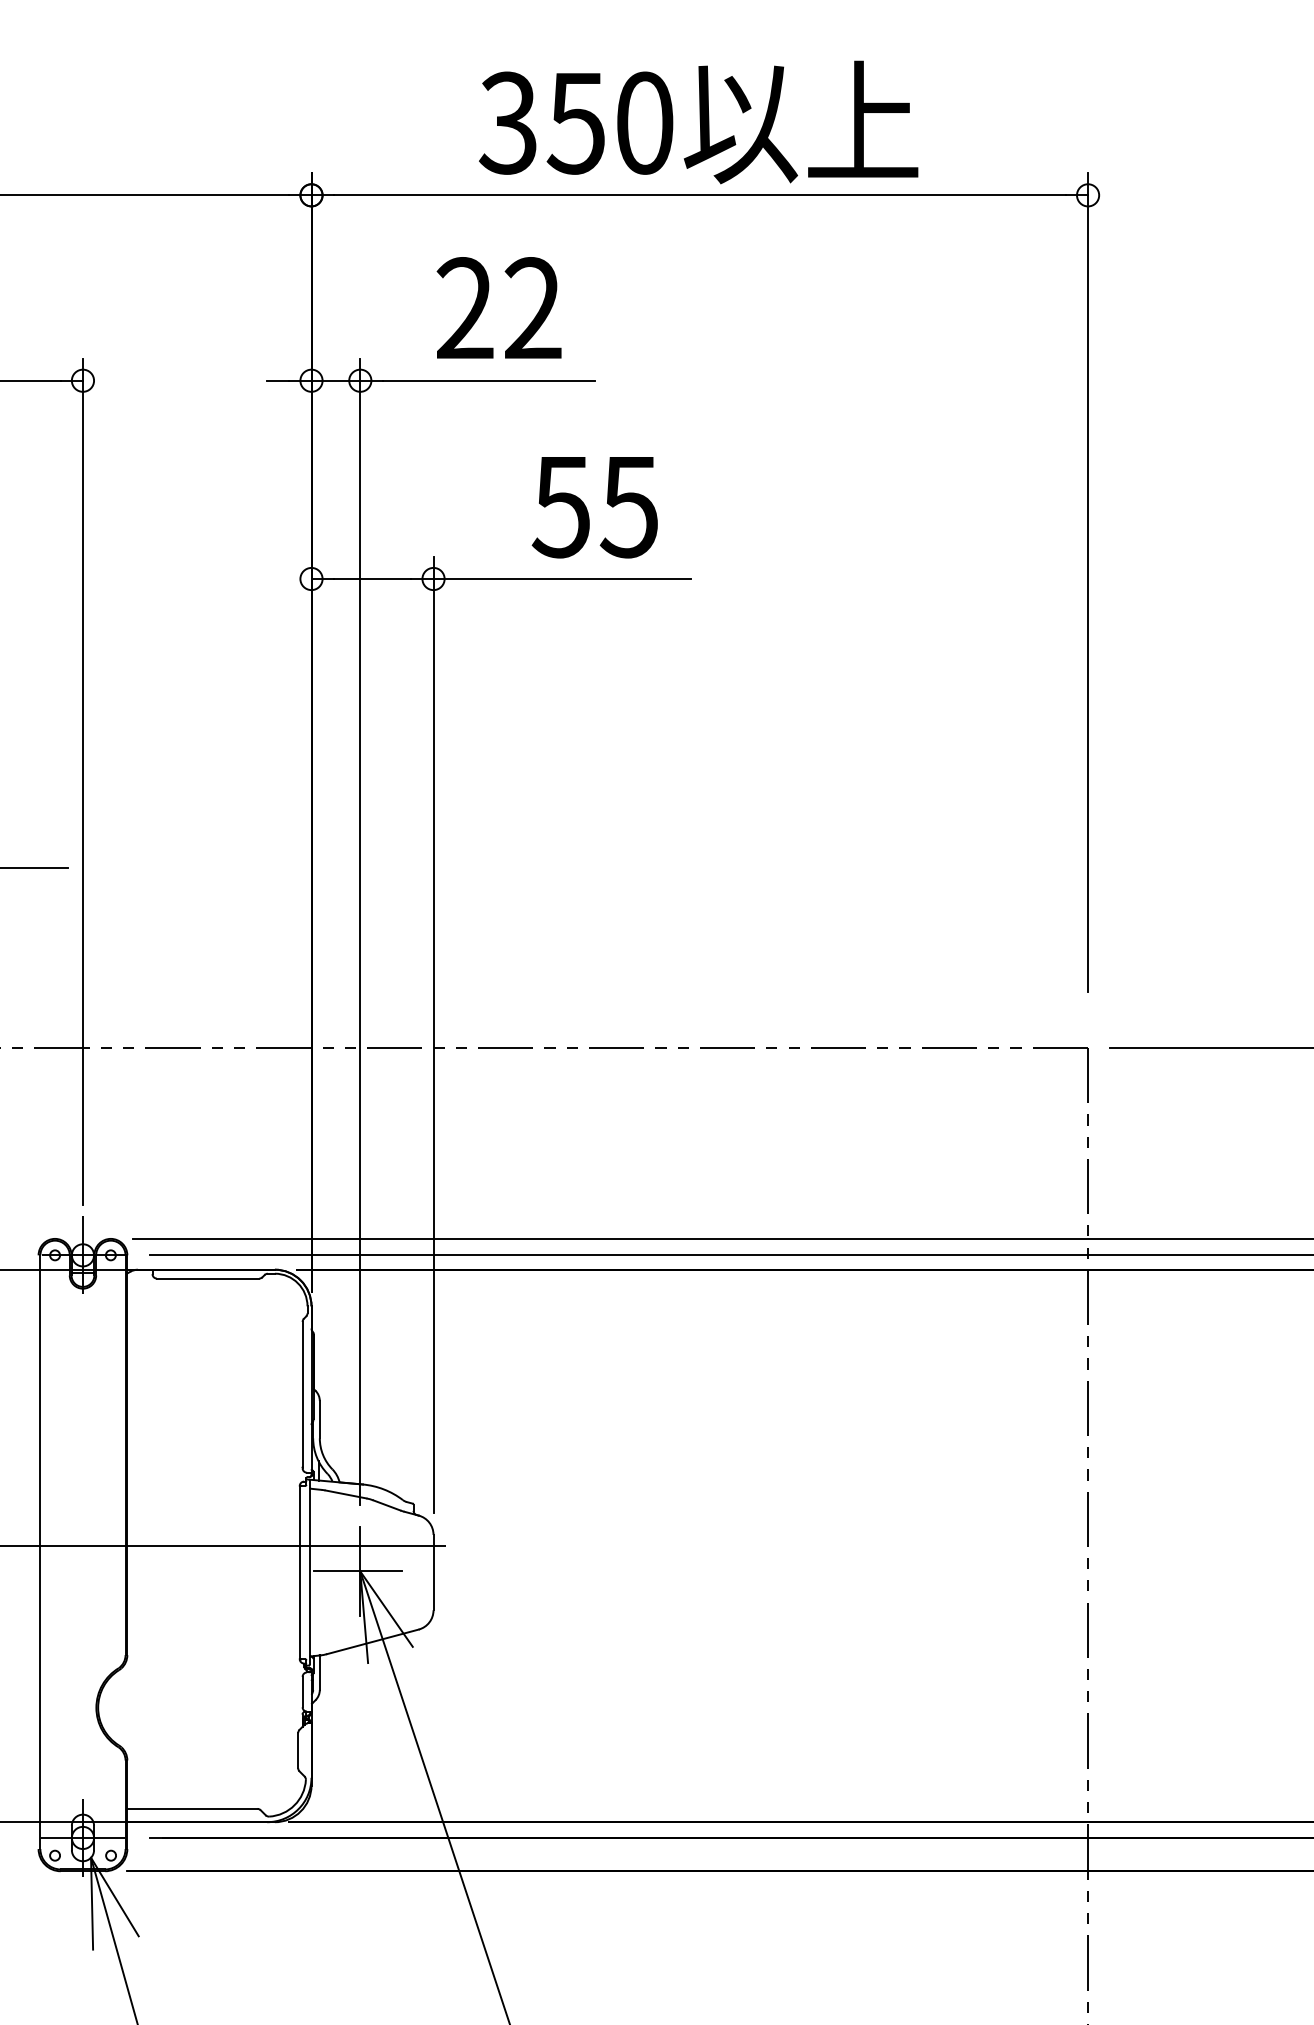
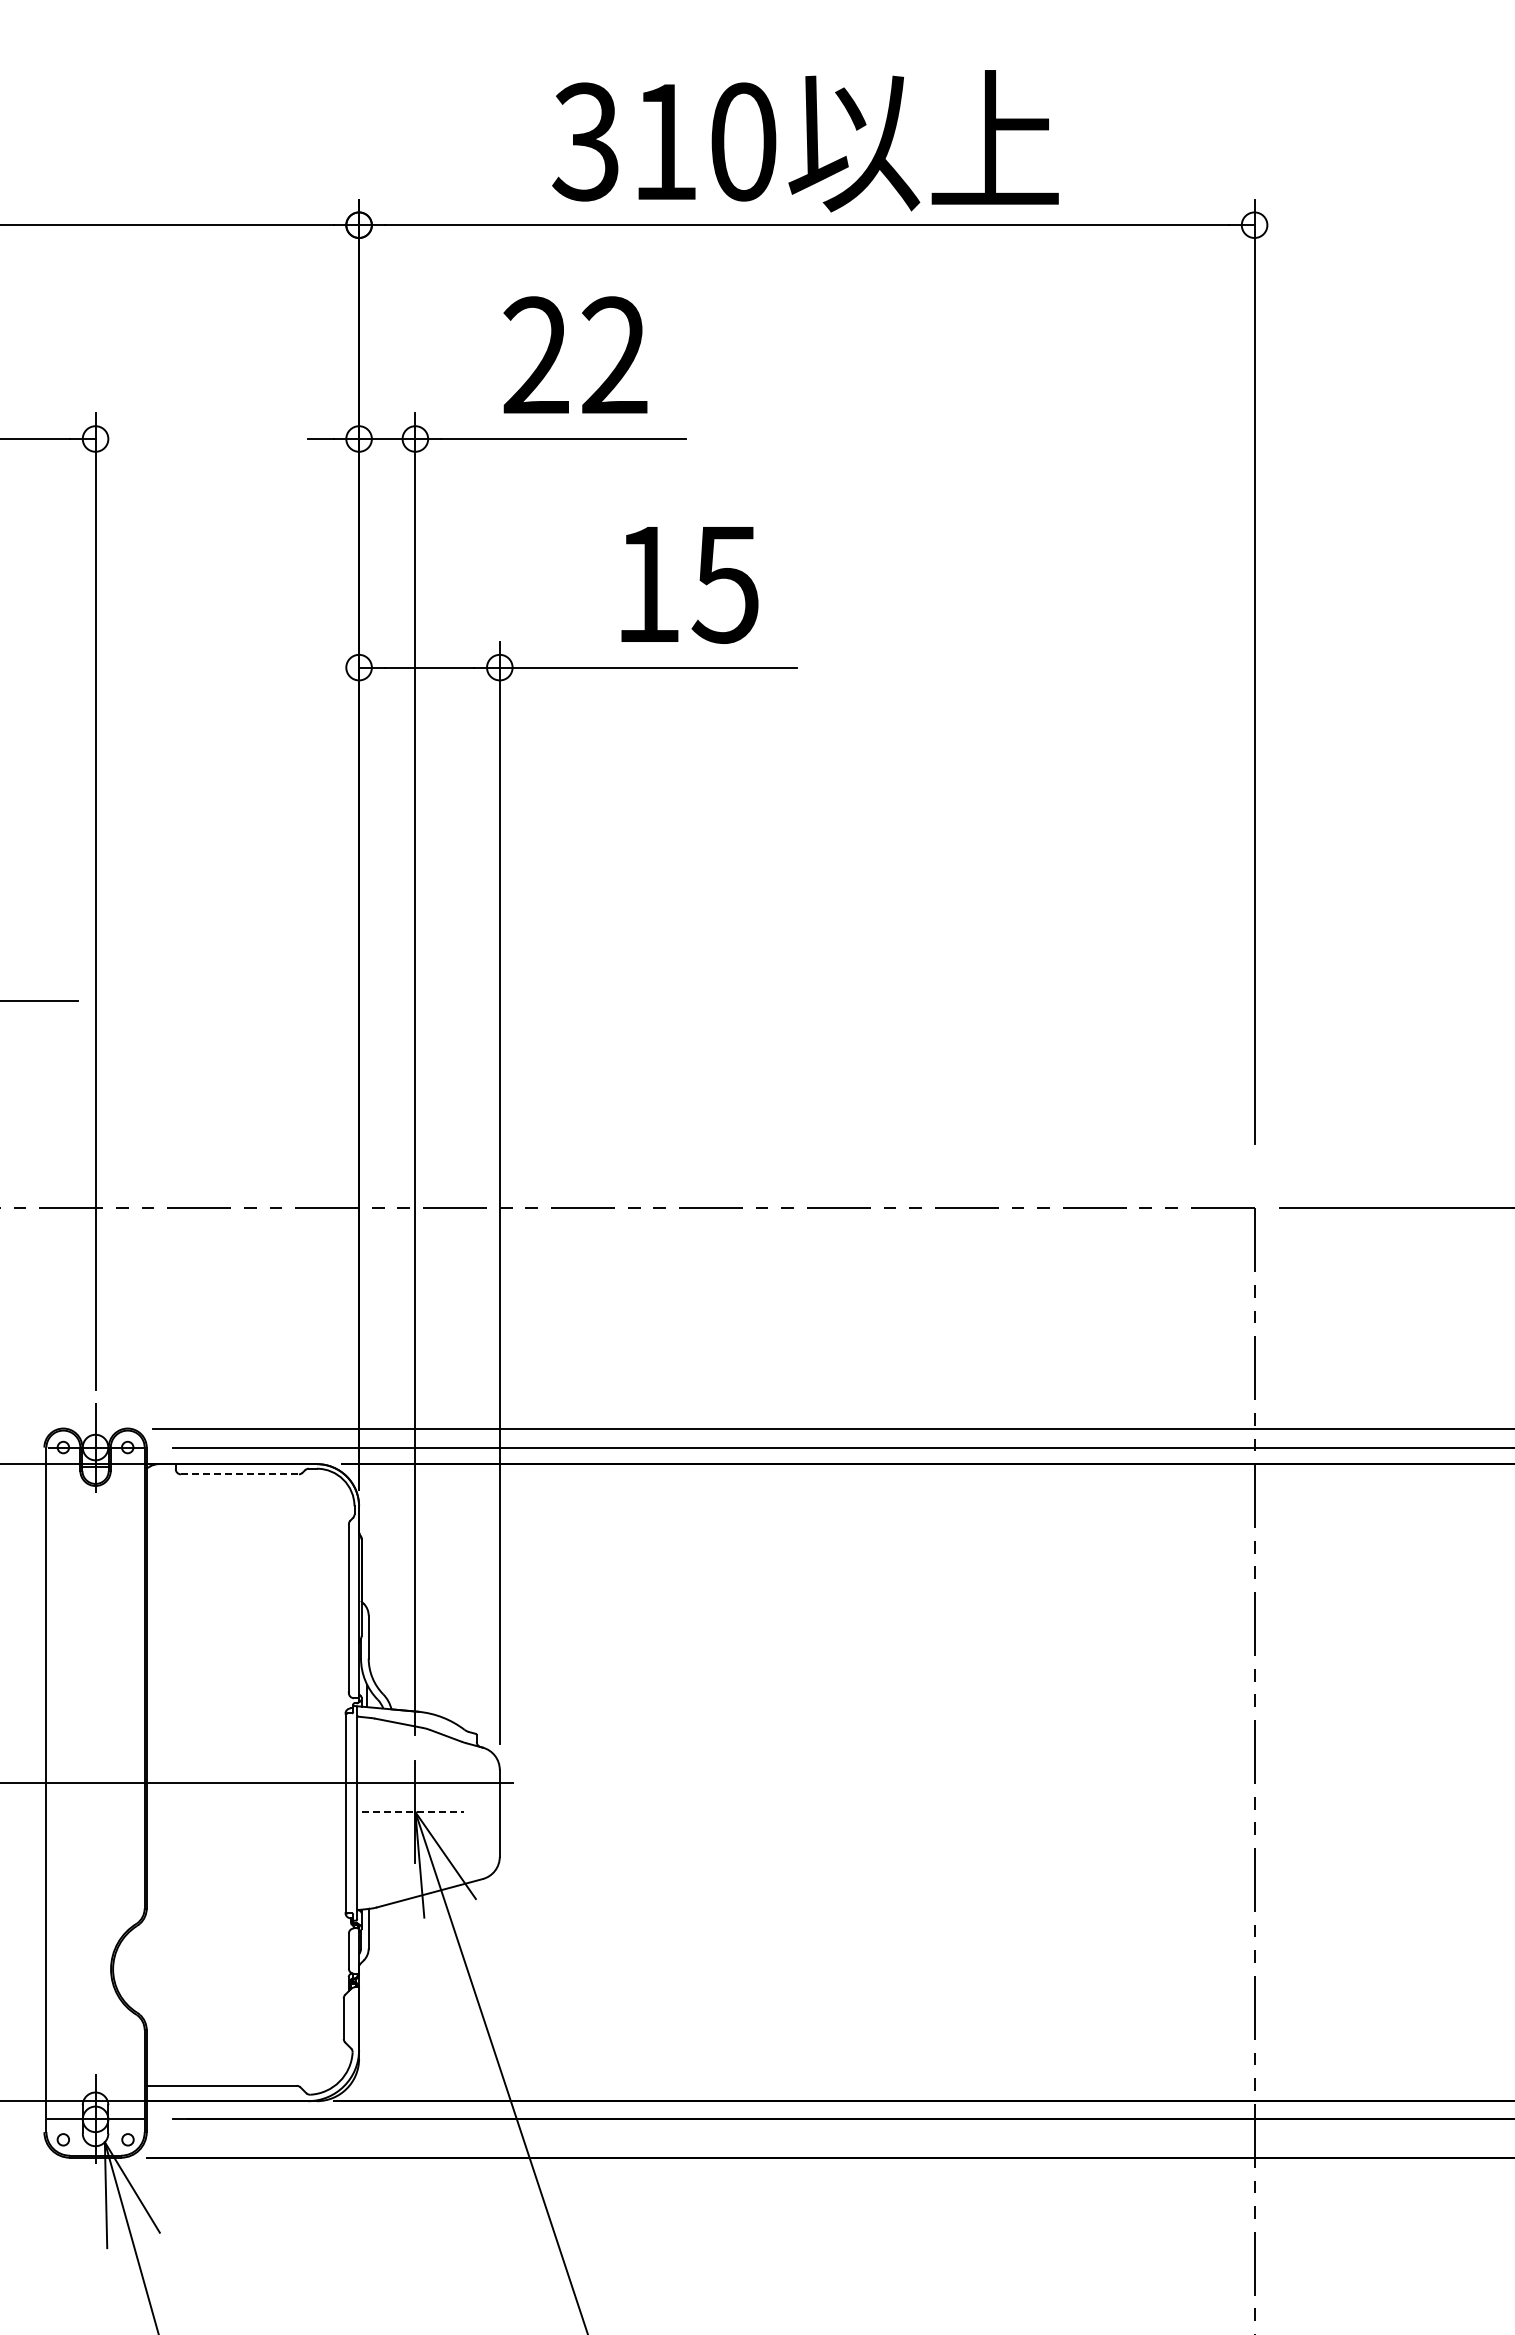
text: (575, 123) -> (663, 142), 350 -> 310
text: (560, 507) -> (646, 585), 55 -> 15
line: (208, 1278) -> (240, 1474), solid -> dashed
line: (358, 1571) -> (413, 1812), solid -> dashed

